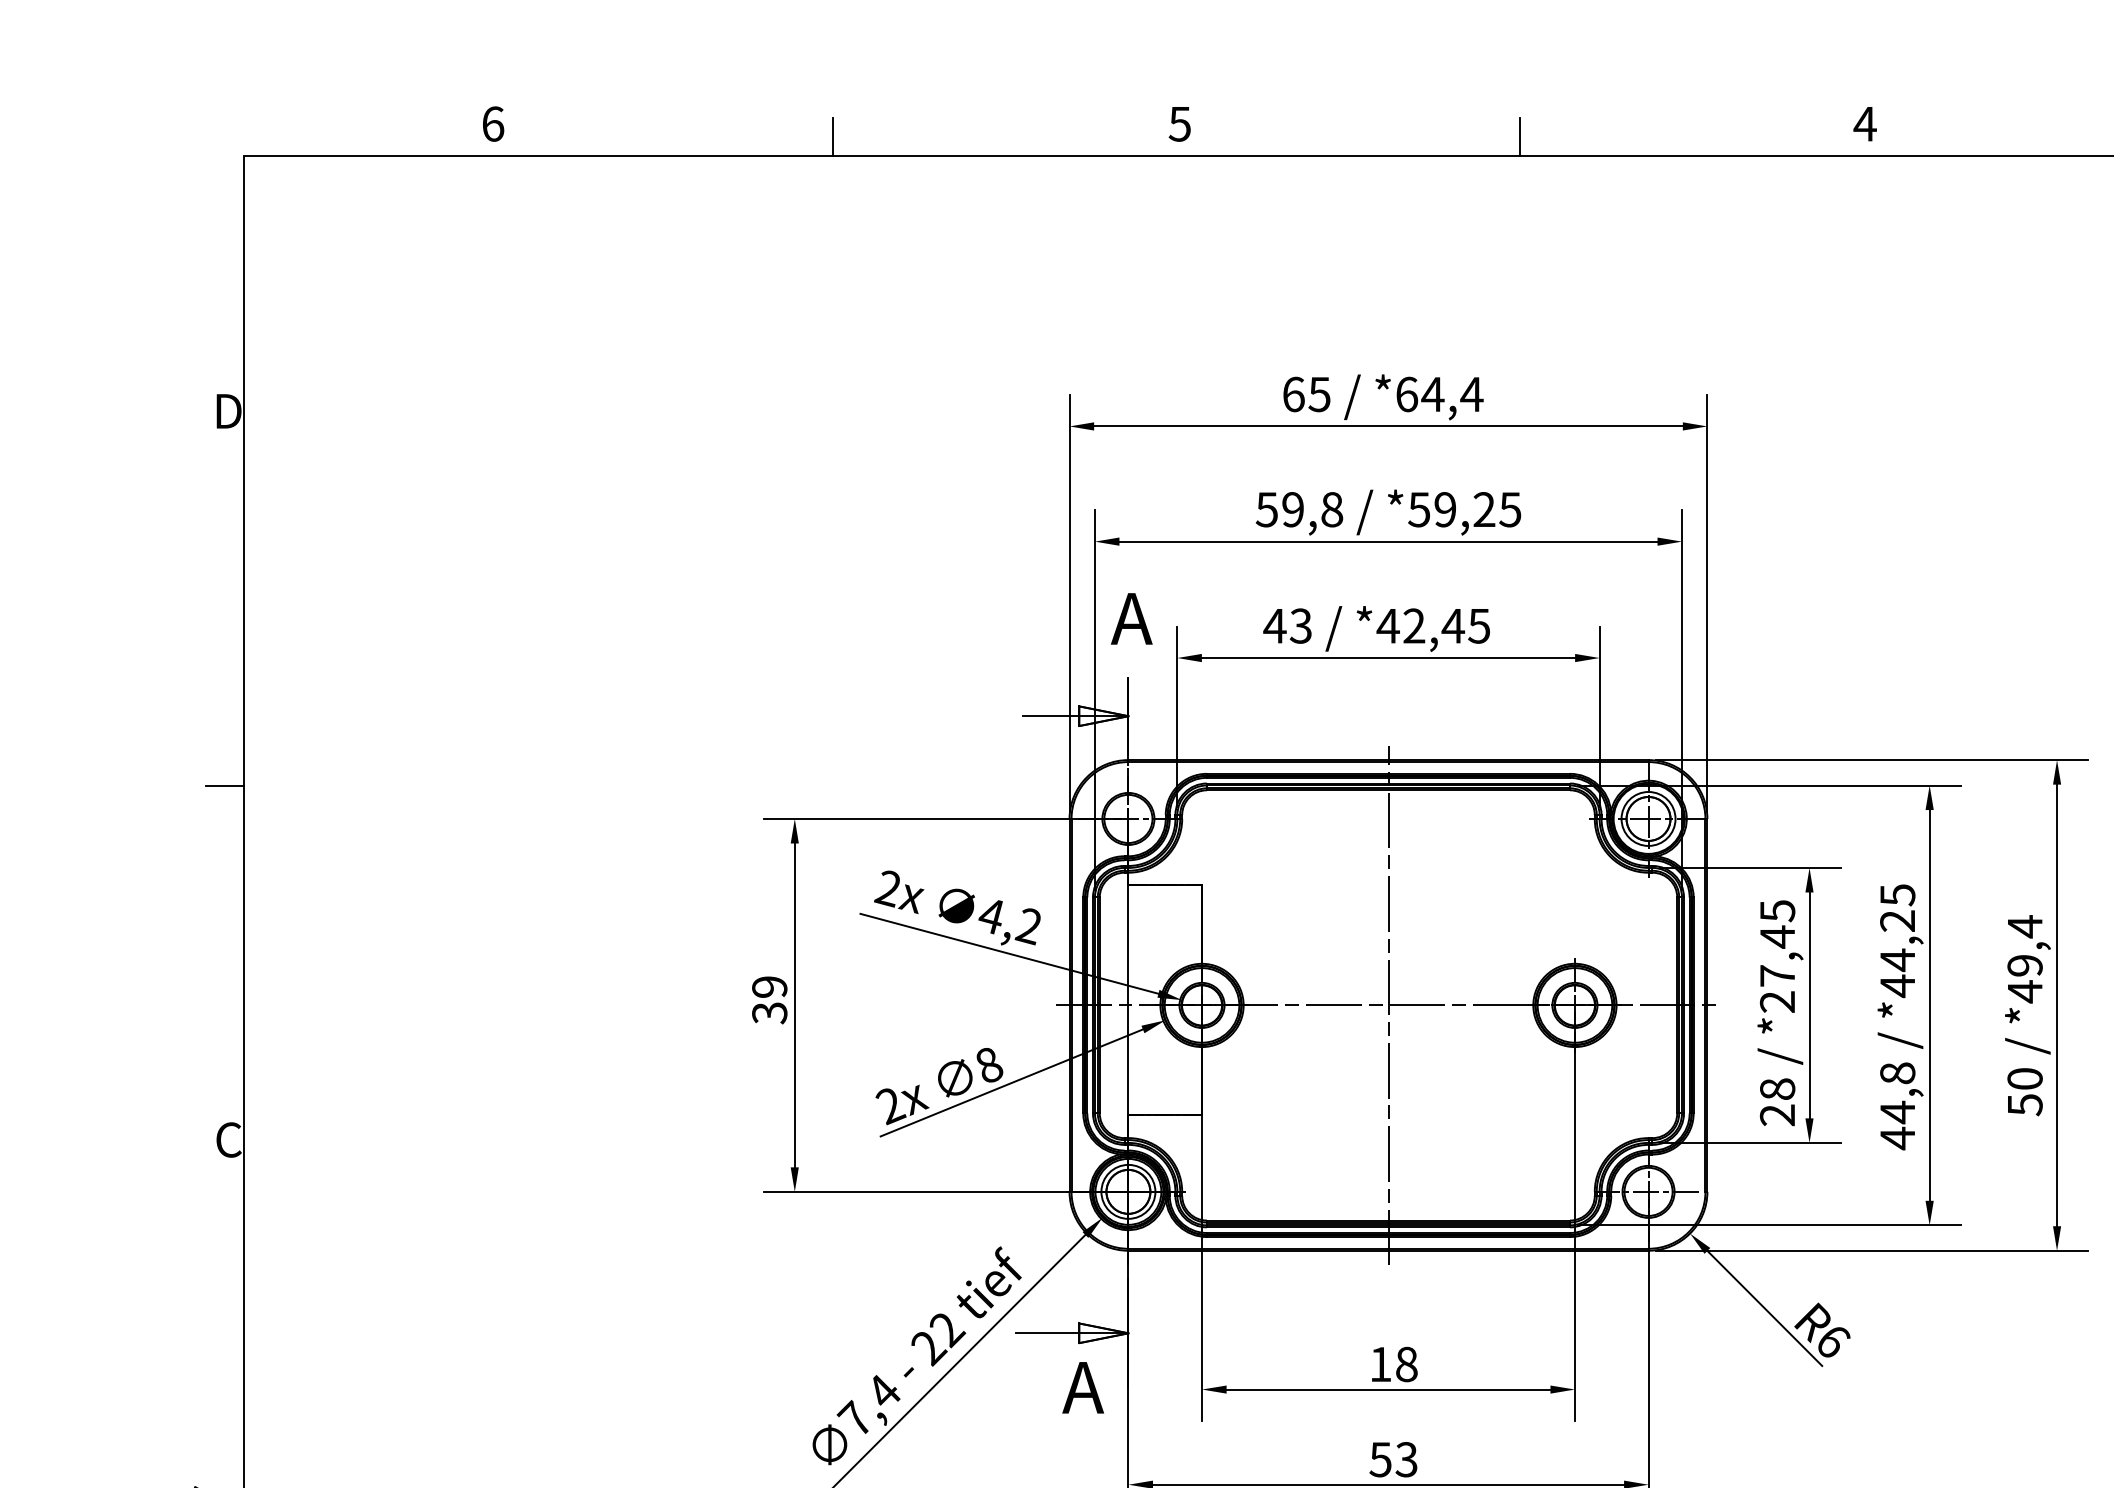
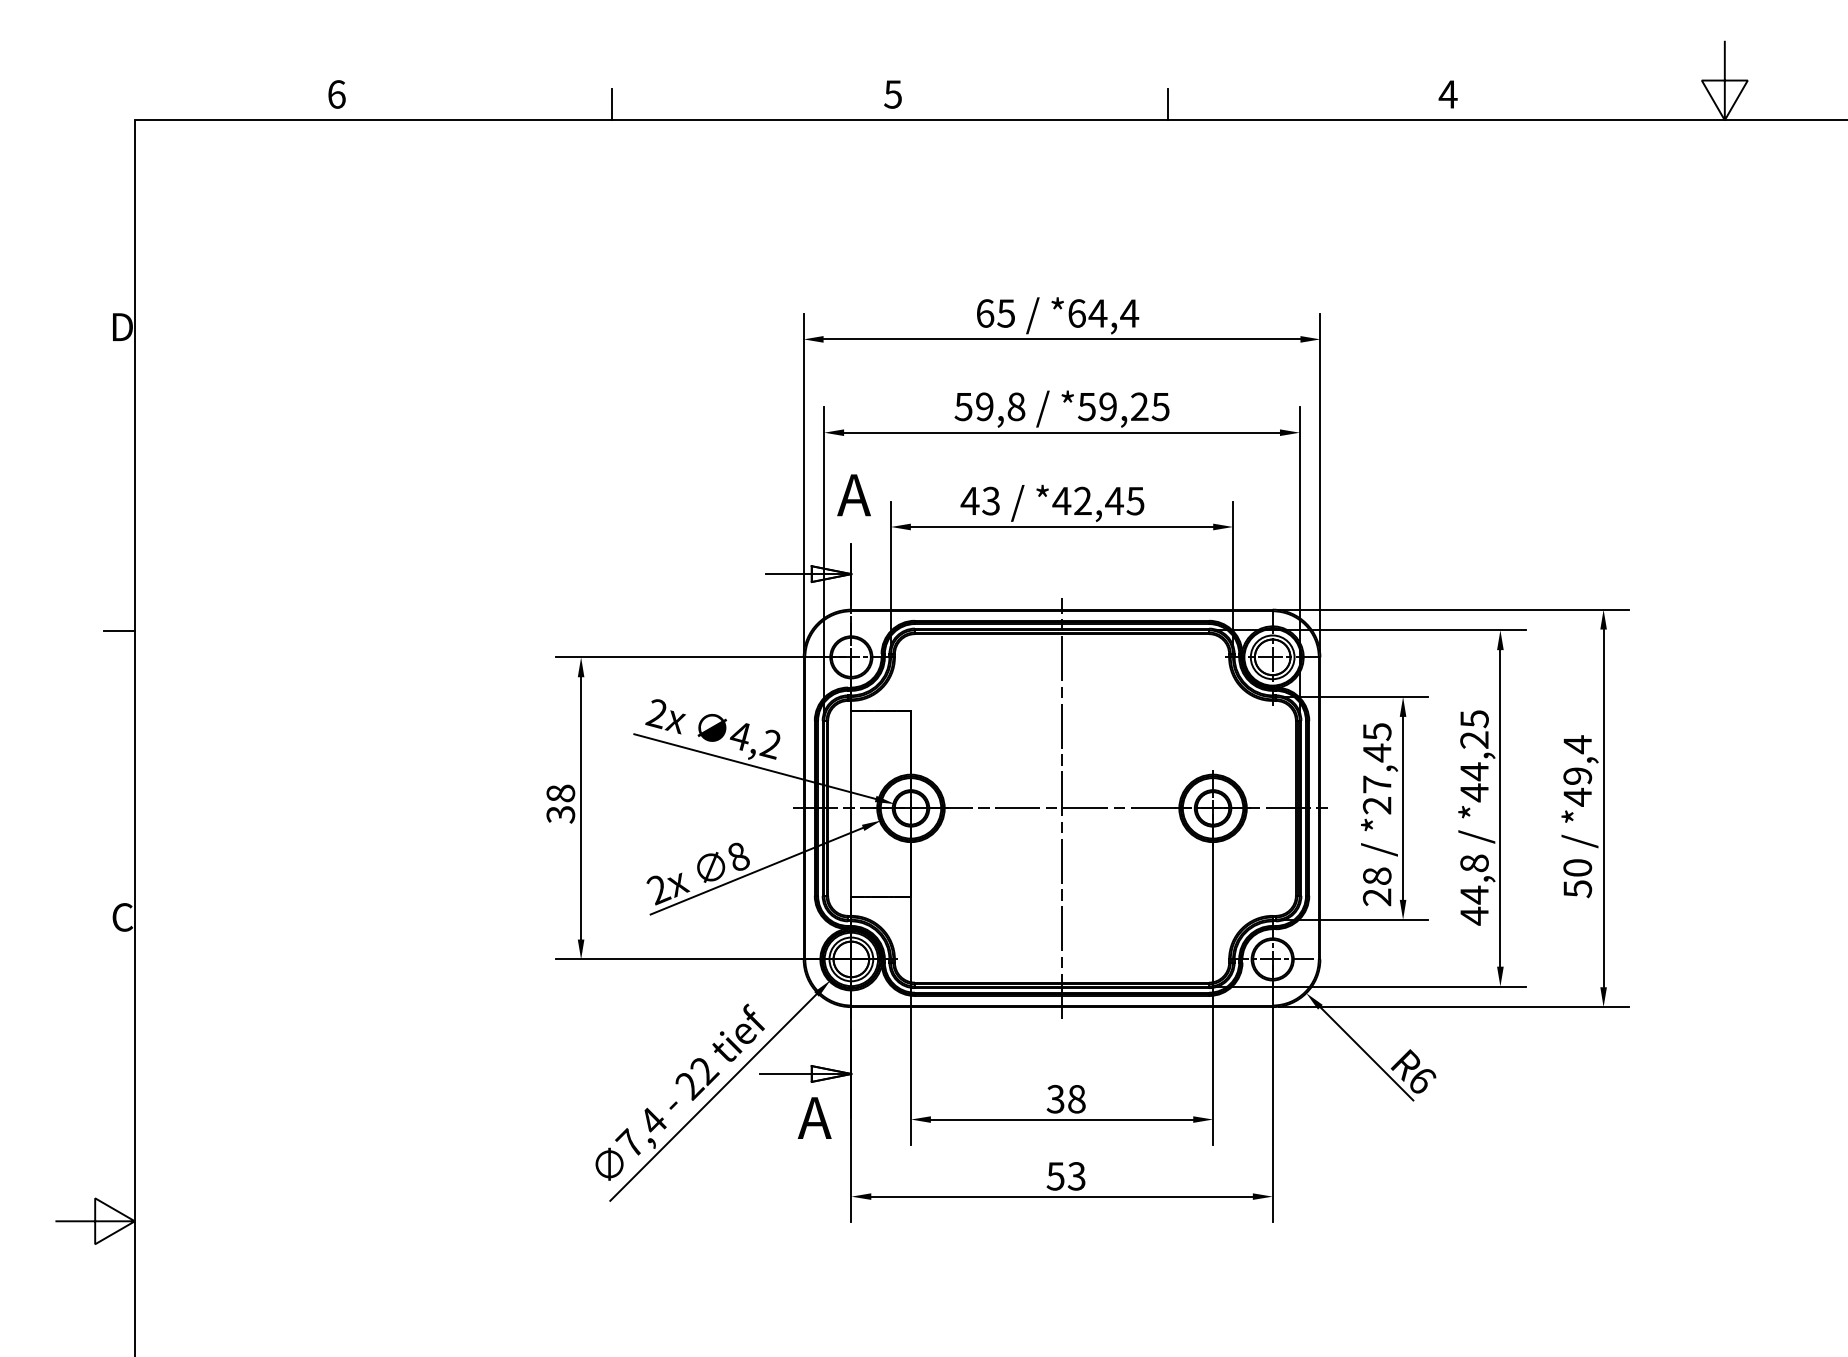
text: (769, 987) -> (560, 793), 39 -> 38
text: (1380, 1363) -> (1055, 1098), 18 -> 38

